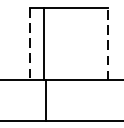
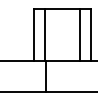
line: (93, 43) -> (80, 34), added
line: (107, 43) -> (90, 34), dashed -> solid
line: (30, 44) -> (34, 35), dashed -> solid

